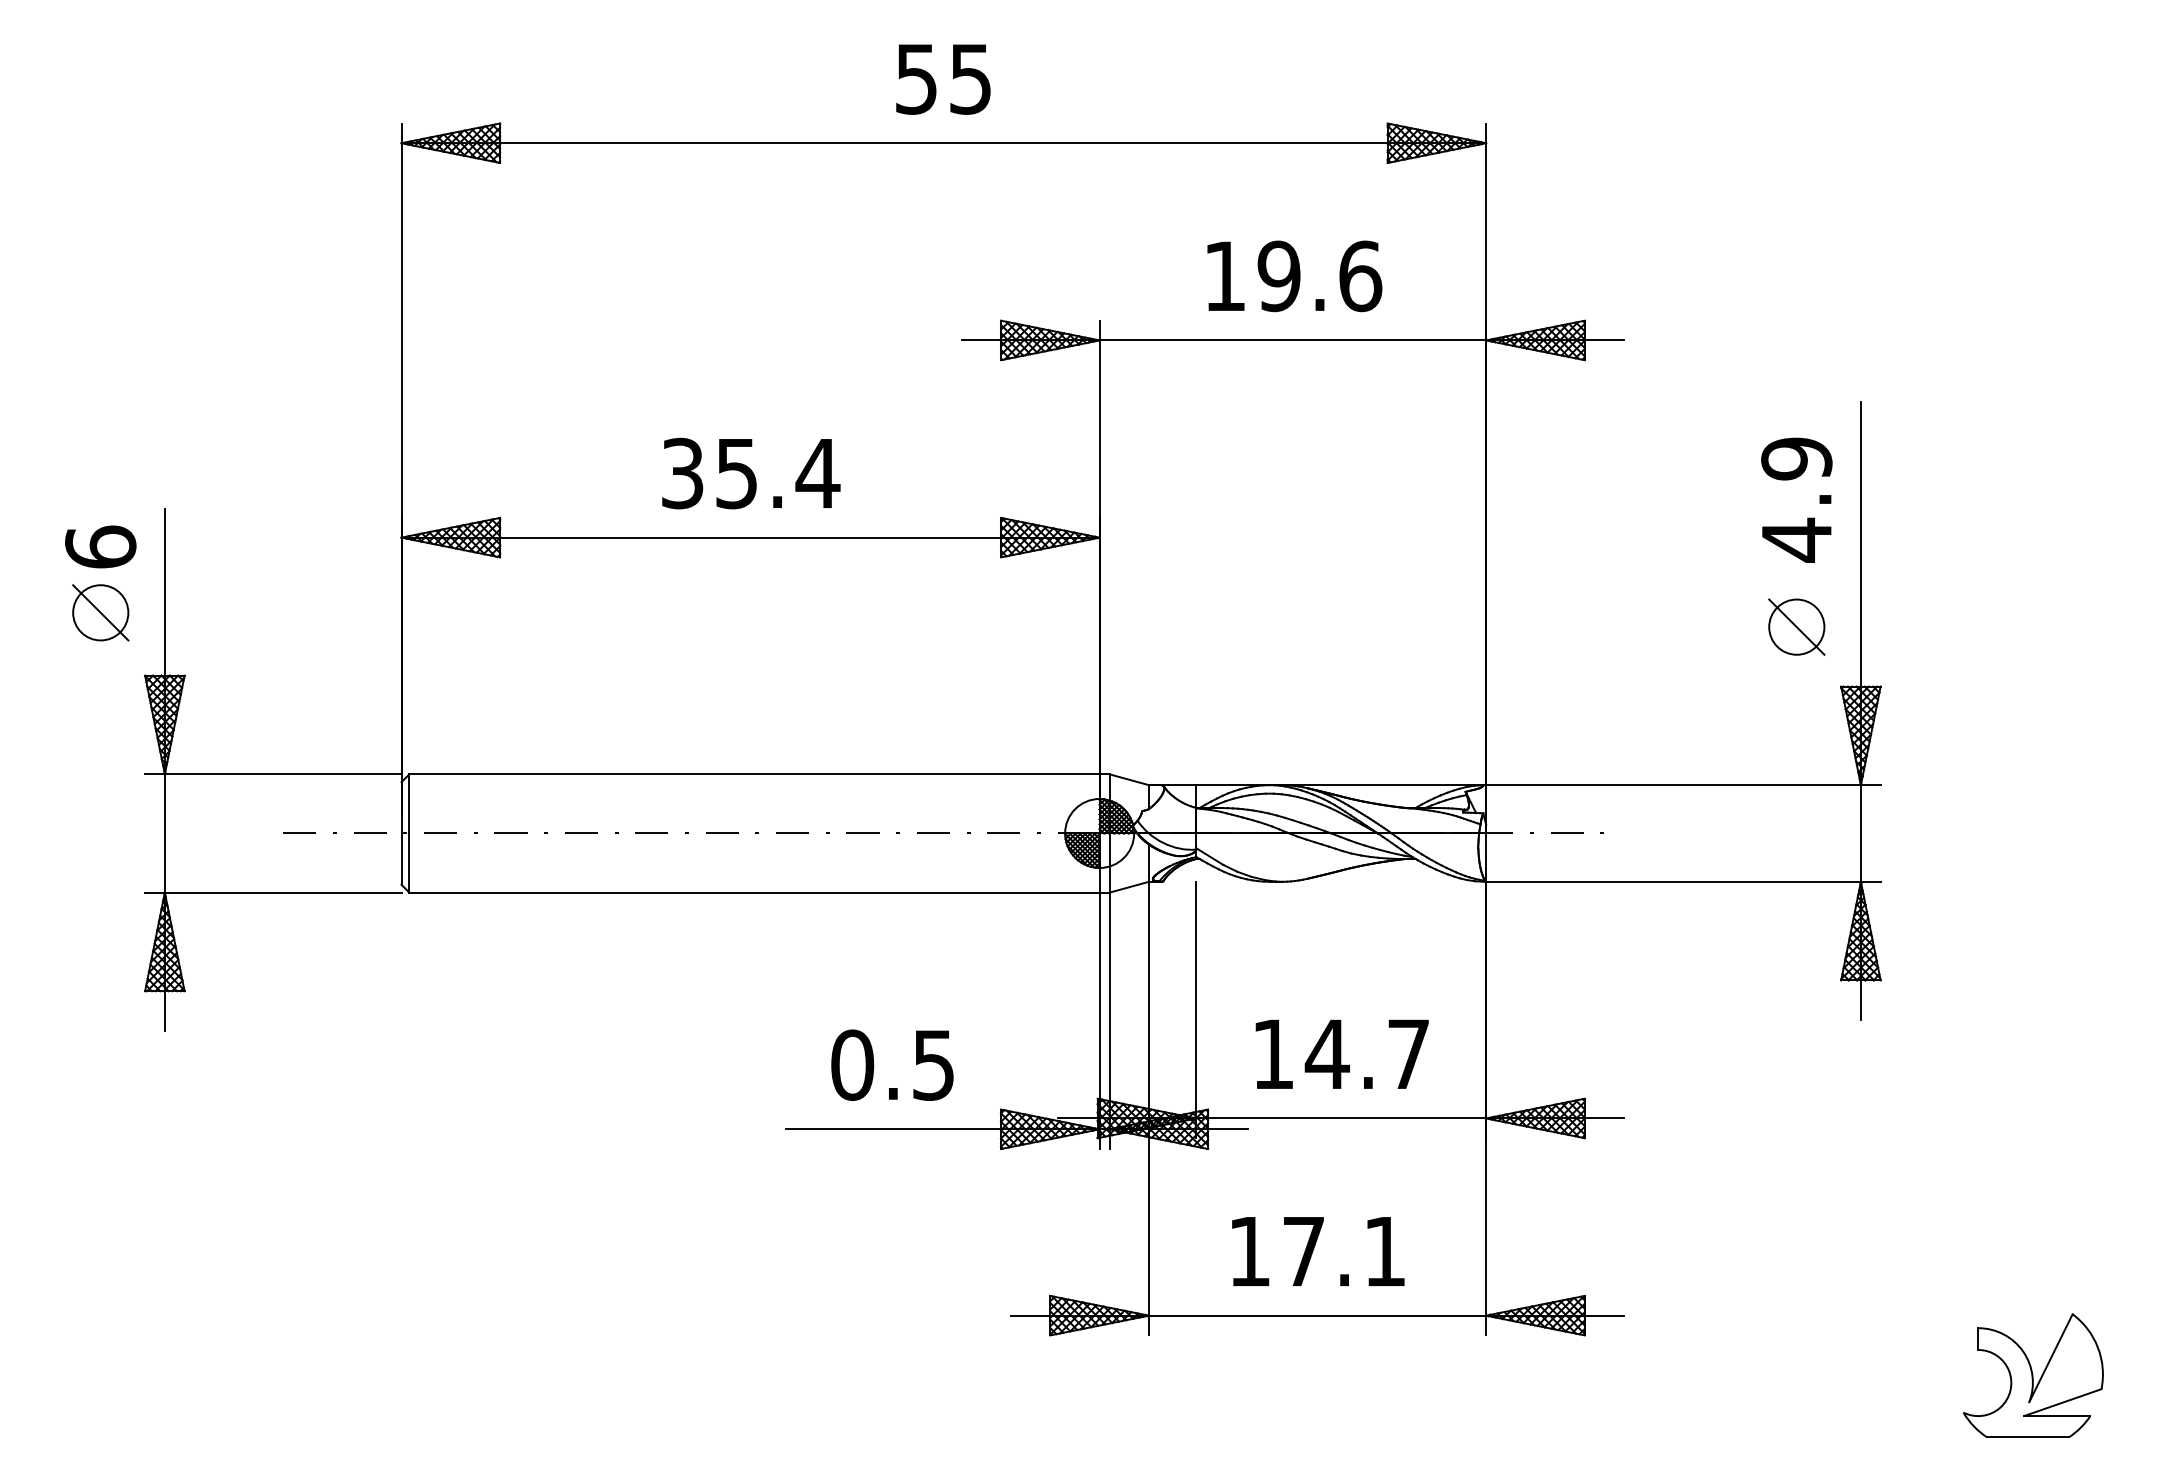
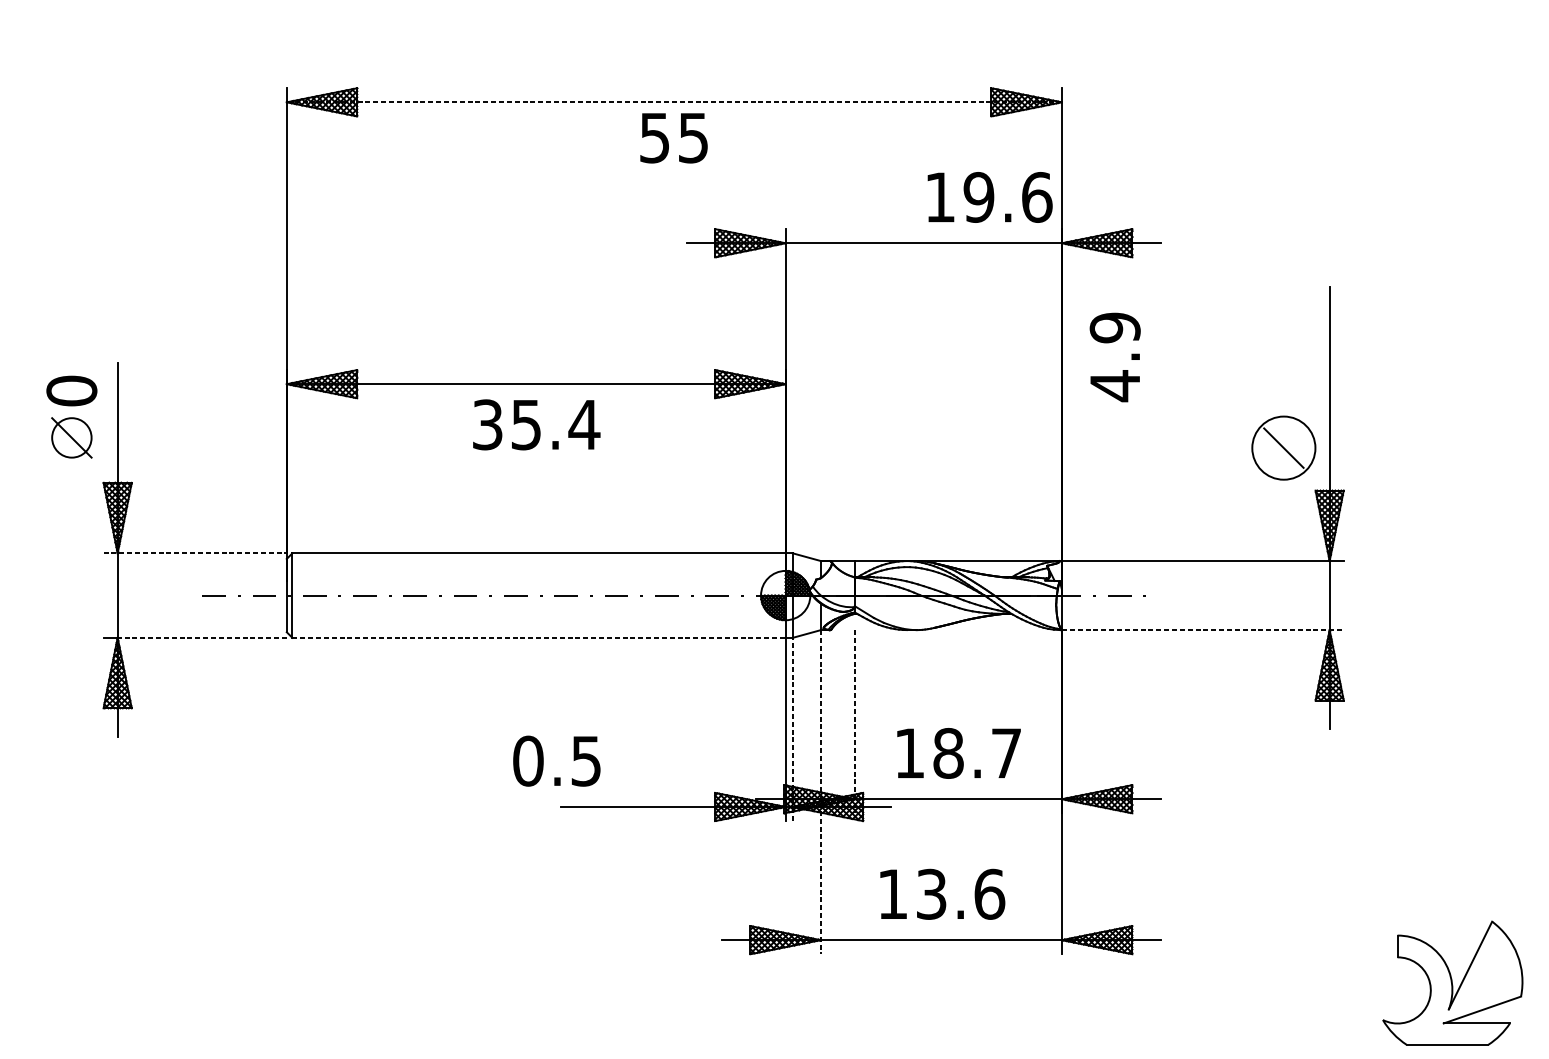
text: (943, 79) -> (674, 138), moved
line: (944, 143) -> (674, 102), solid -> dashed
text: (1294, 276) -> (989, 197), moved
text: (751, 473) -> (536, 424), moved
text: (1796, 499) -> (1115, 356), moved
text: (100, 546) -> (71, 390), 6 -> 0
circle: (1796, 626) -> (1283, 447), size x1.6
line: (273, 774) -> (195, 553), solid -> dashed
line: (1683, 881) -> (1202, 629), solid -> dashed
line: (282, 892) -> (201, 637), solid -> dashed
line: (755, 892) -> (539, 637), solid -> dashed
line: (1196, 1010) -> (854, 722), solid -> dashed
line: (1109, 1020) -> (792, 729), solid -> dashed
text: (1326, 1054) -> (947, 753), 14.7 -> 18.7
text: (892, 1064) -> (556, 760), moved
line: (1148, 1108) -> (820, 792), solid -> dashed
text: (1344, 1251) -> (960, 894), 17.1 -> 13.6
part: (2033, 1375) -> (1453, 982), size x1.4

